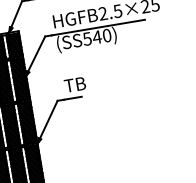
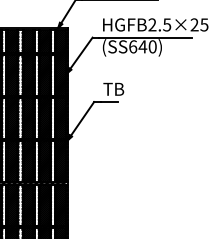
text: (87, 38) -> (133, 46), (SS540) -> (SS640)

